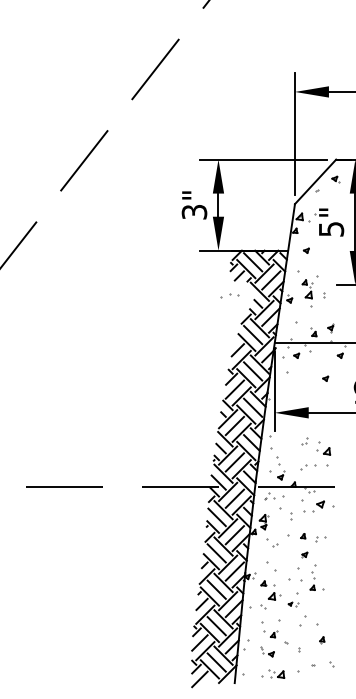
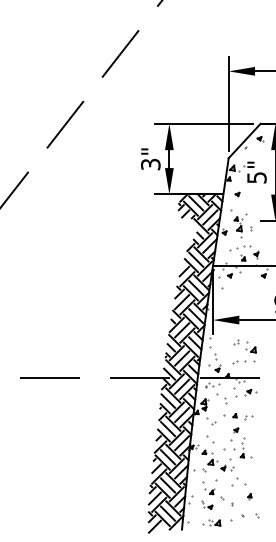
part: (229, 295) -> (243, 246), moved
part: (325, 378) -> (252, 293), removed
part: (323, 506) -> (250, 392), size x0.71
part: (293, 603) -> (227, 467), size x1.67

